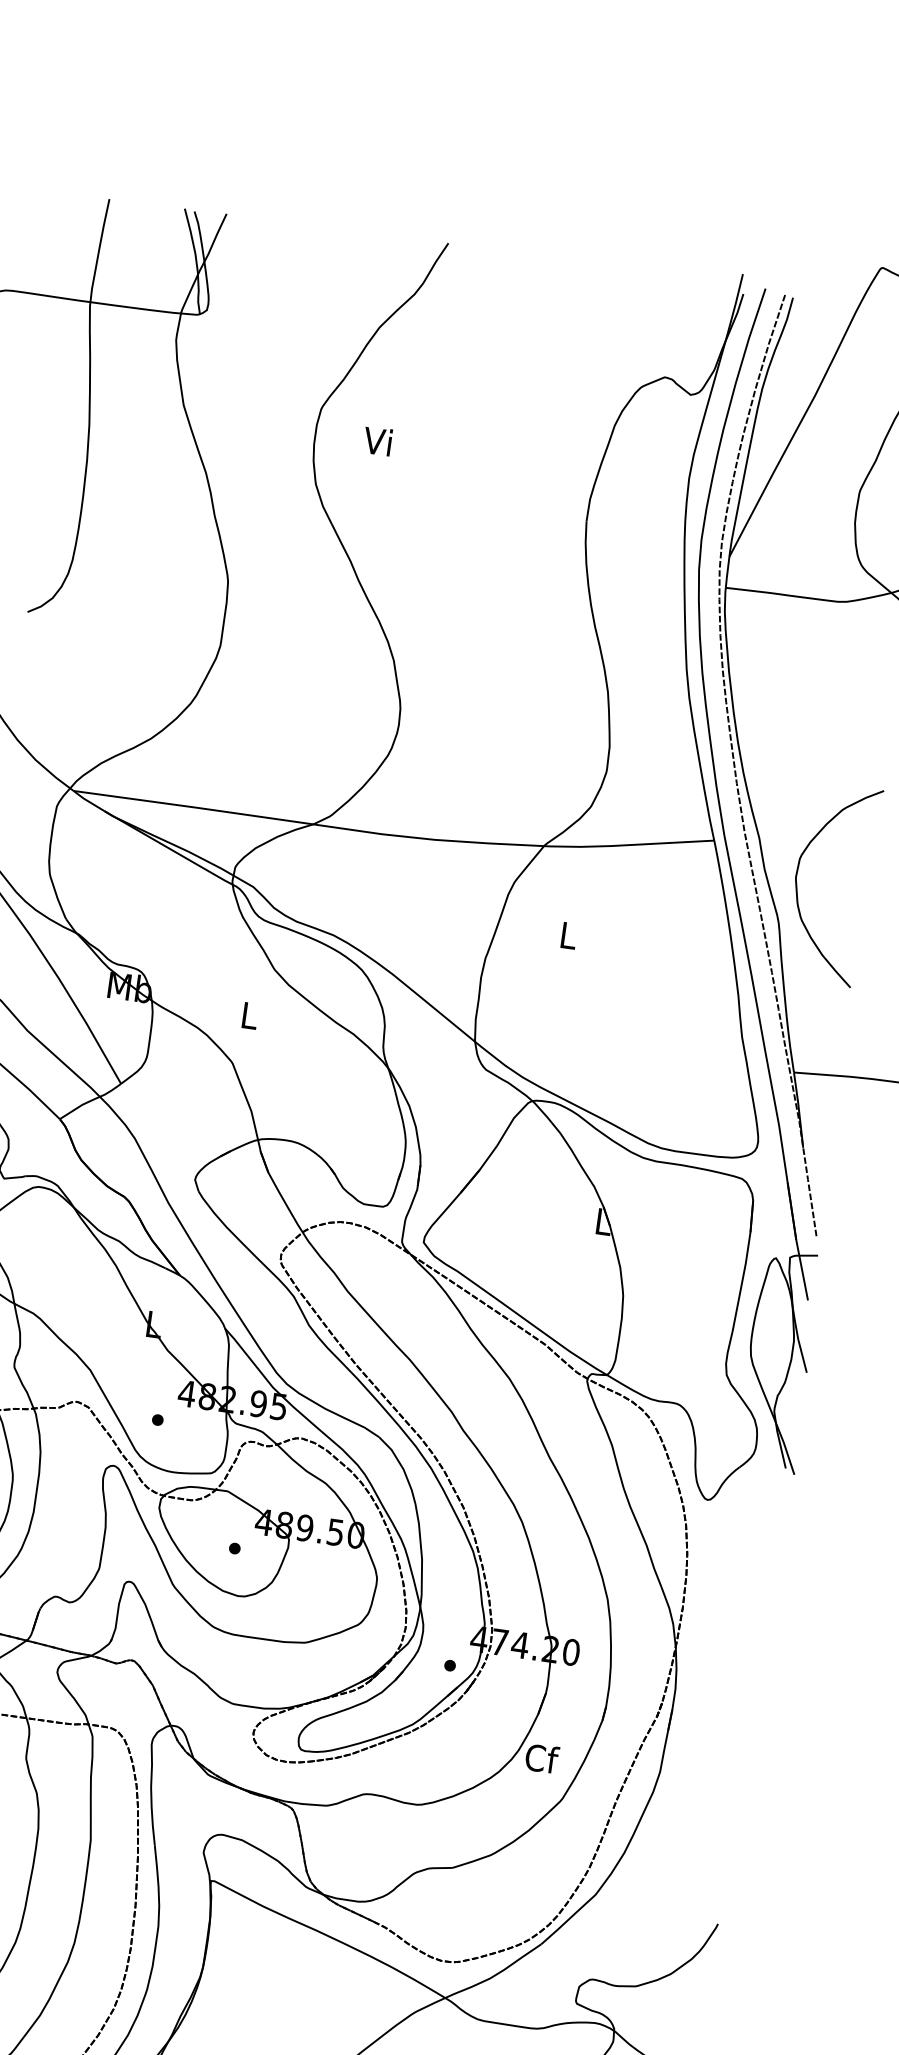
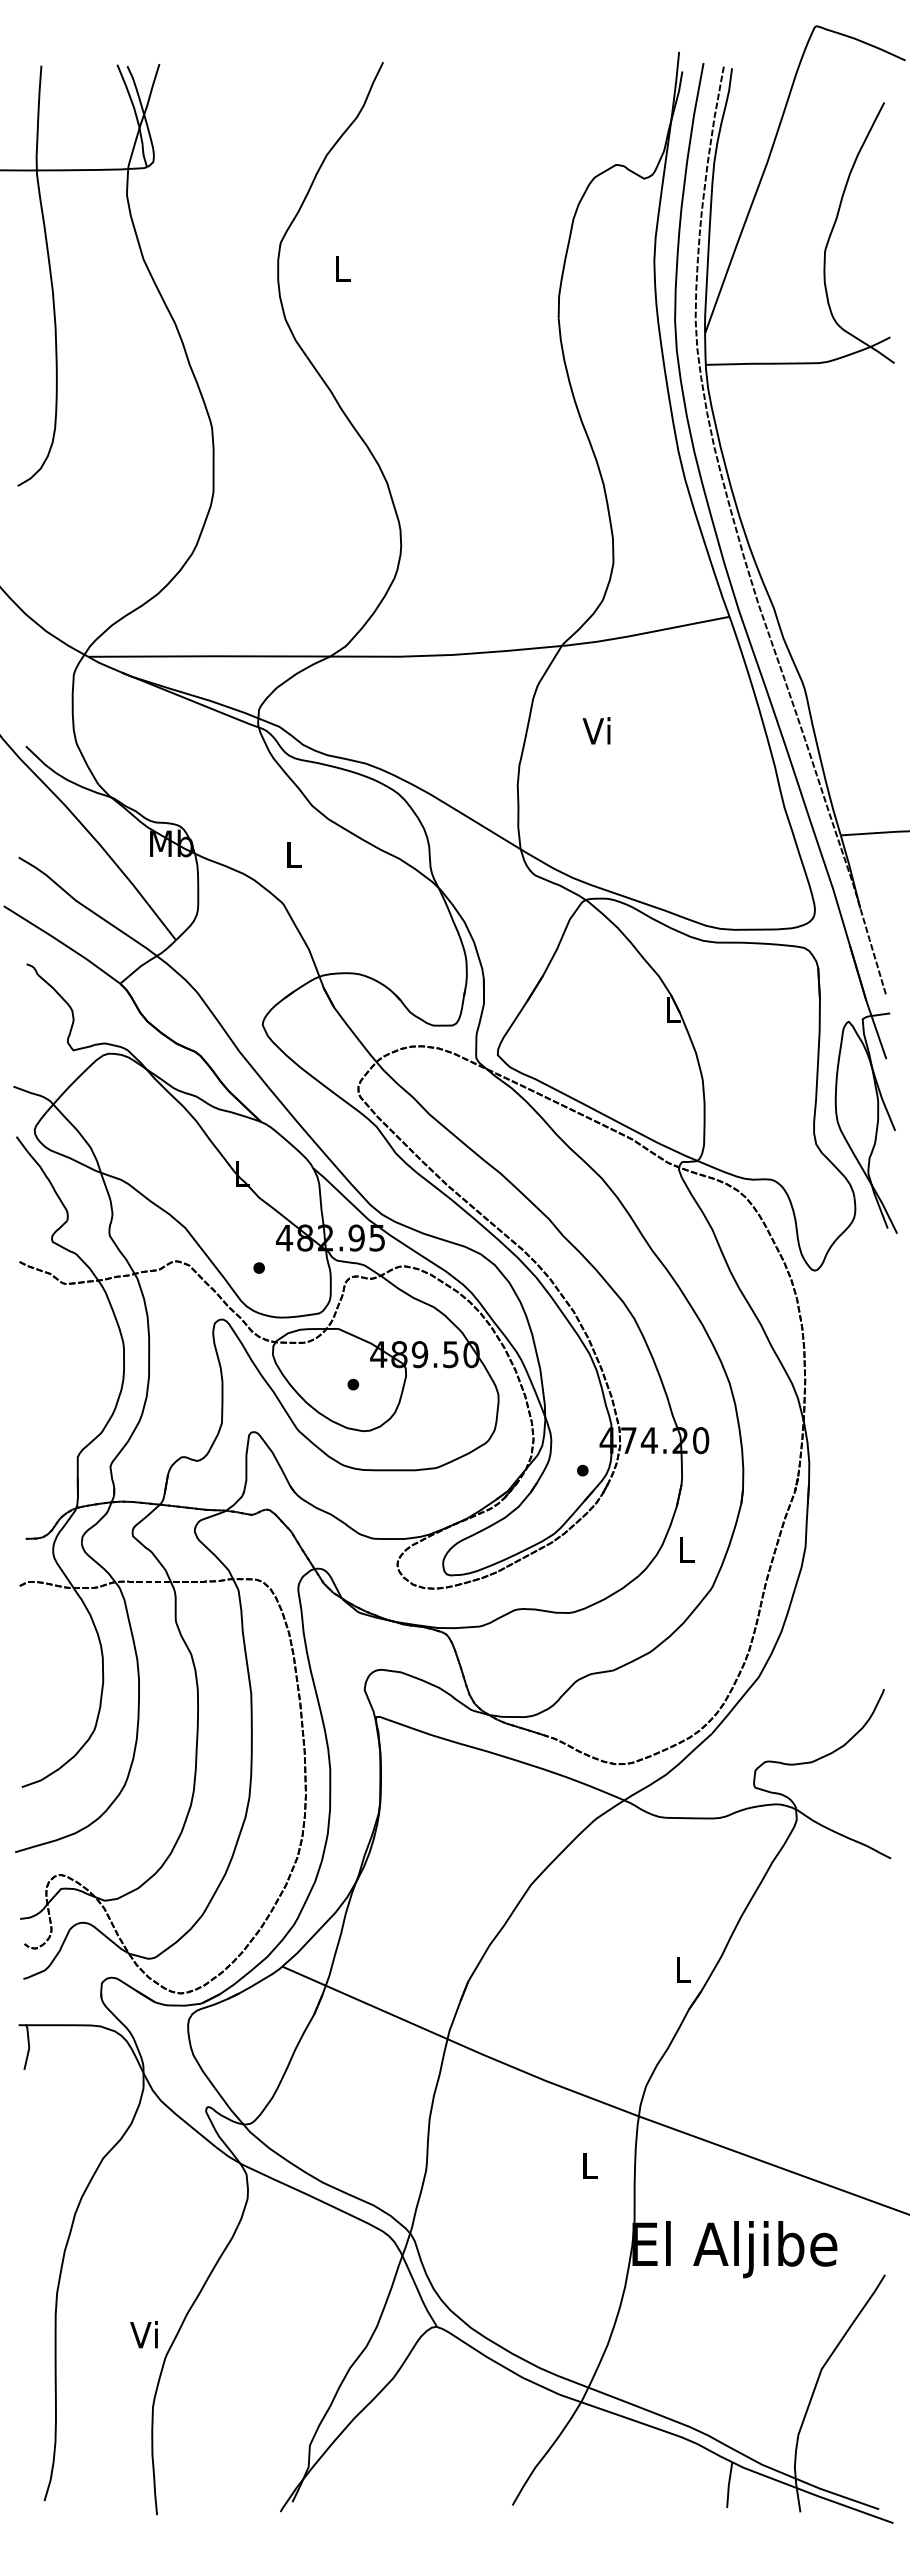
text: (377, 440) -> (340, 267), Vi -> L
curve: (797, 886) -> (818, 650), removed
text: (566, 934) -> (596, 730), L -> Vi
text: (541, 1758) -> (686, 1549), Cf -> L

